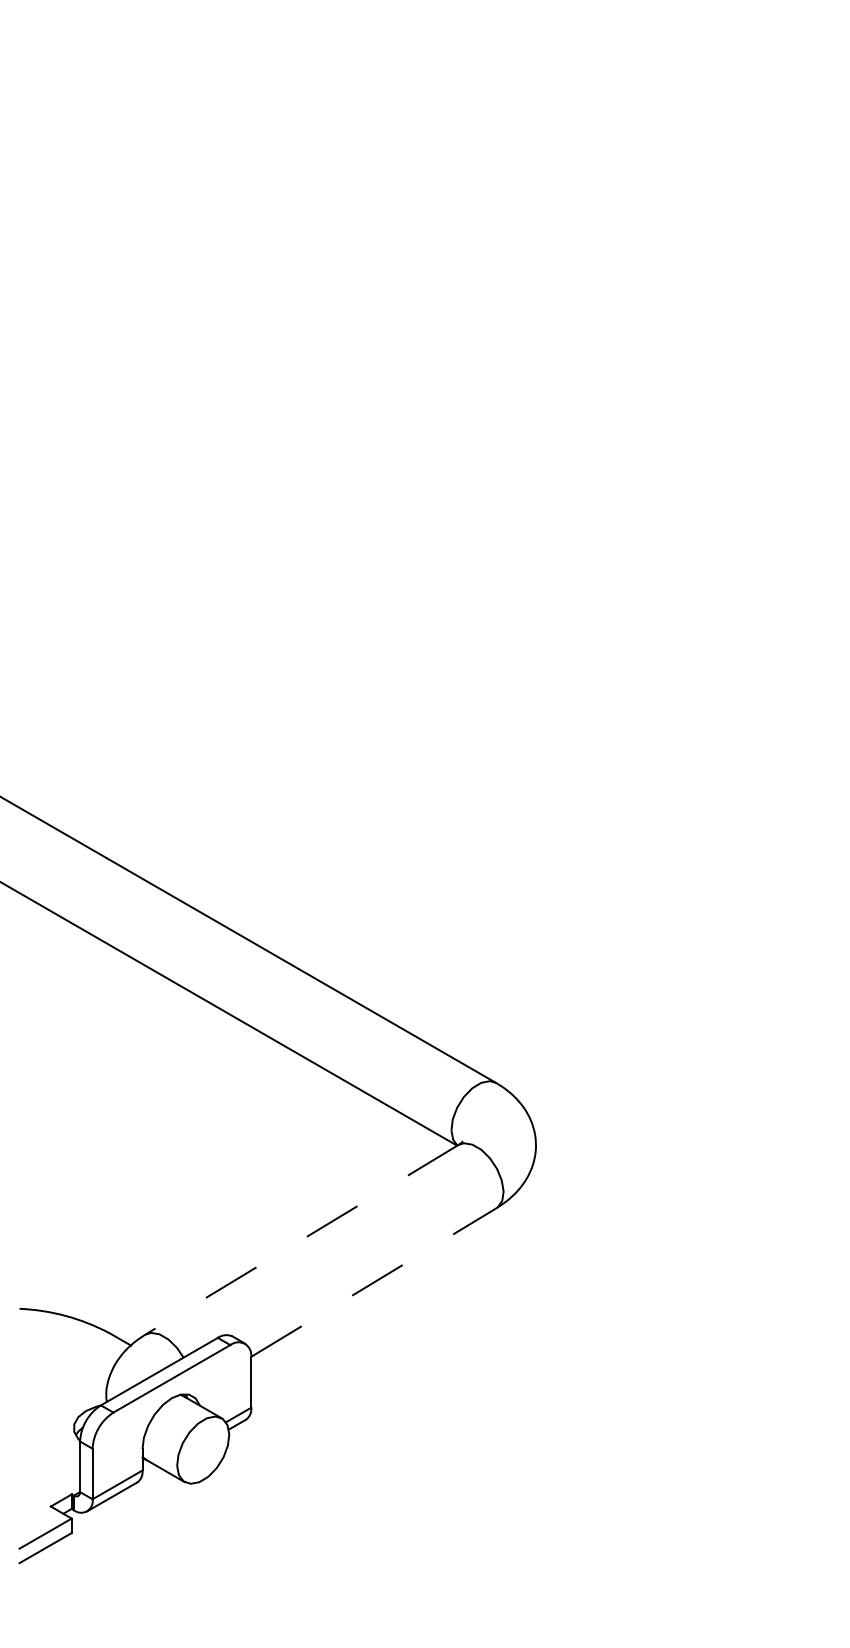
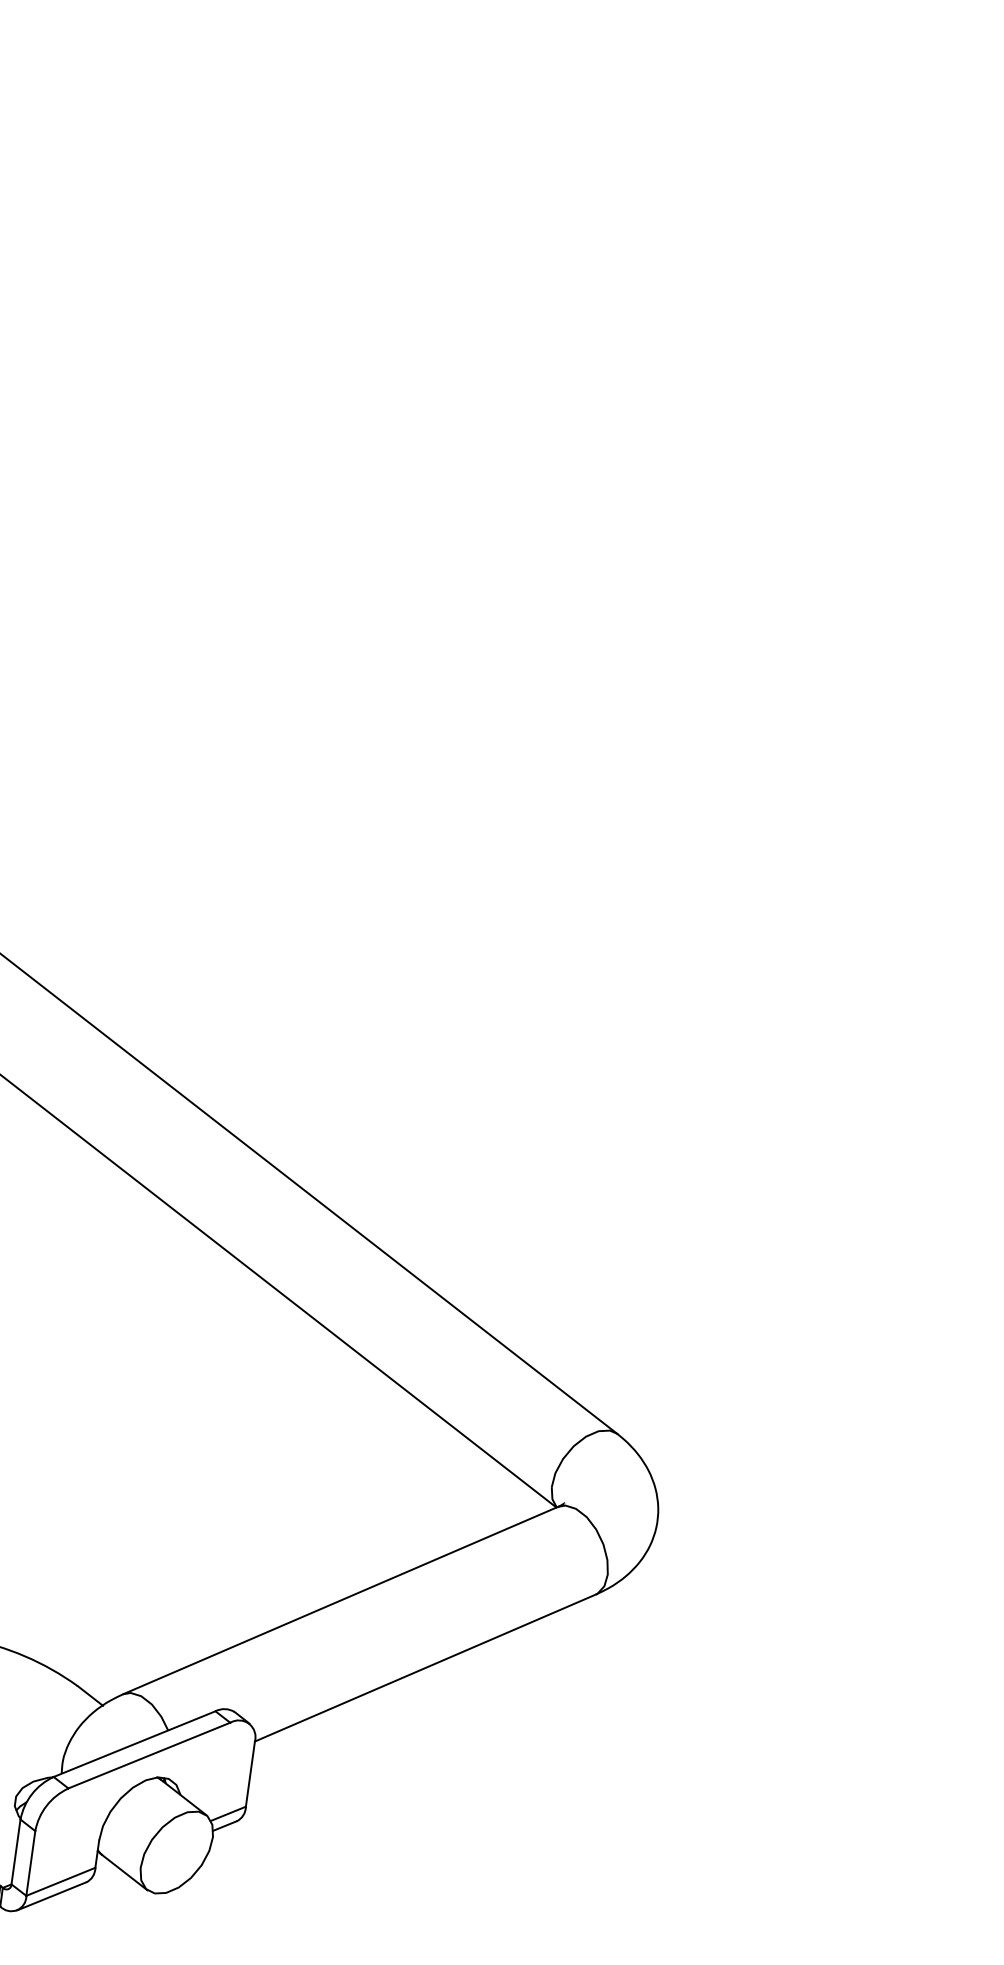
line: (301, 1239) -> (340, 1600), dashed -> solid
line: (374, 1282) -> (426, 1668), dashed -> solid

